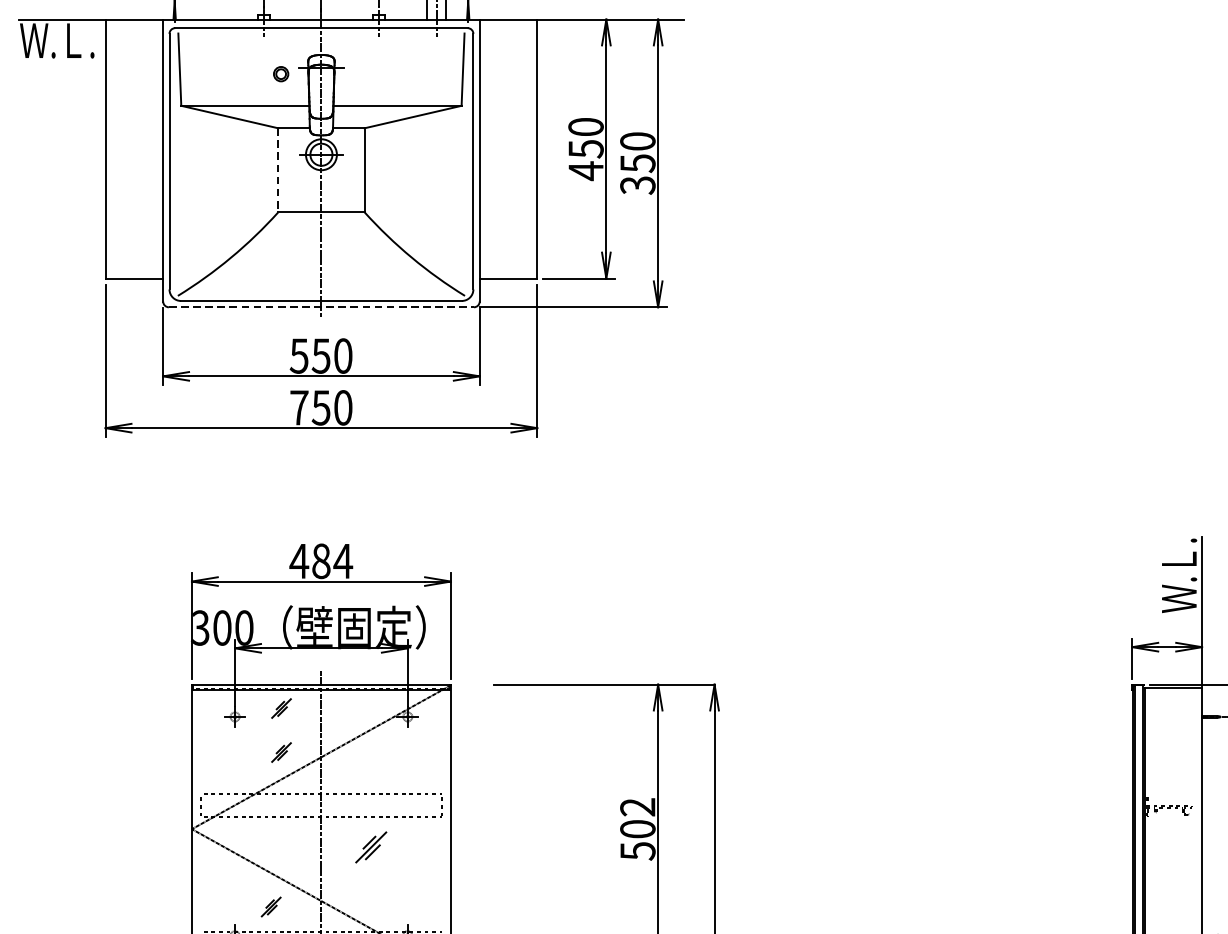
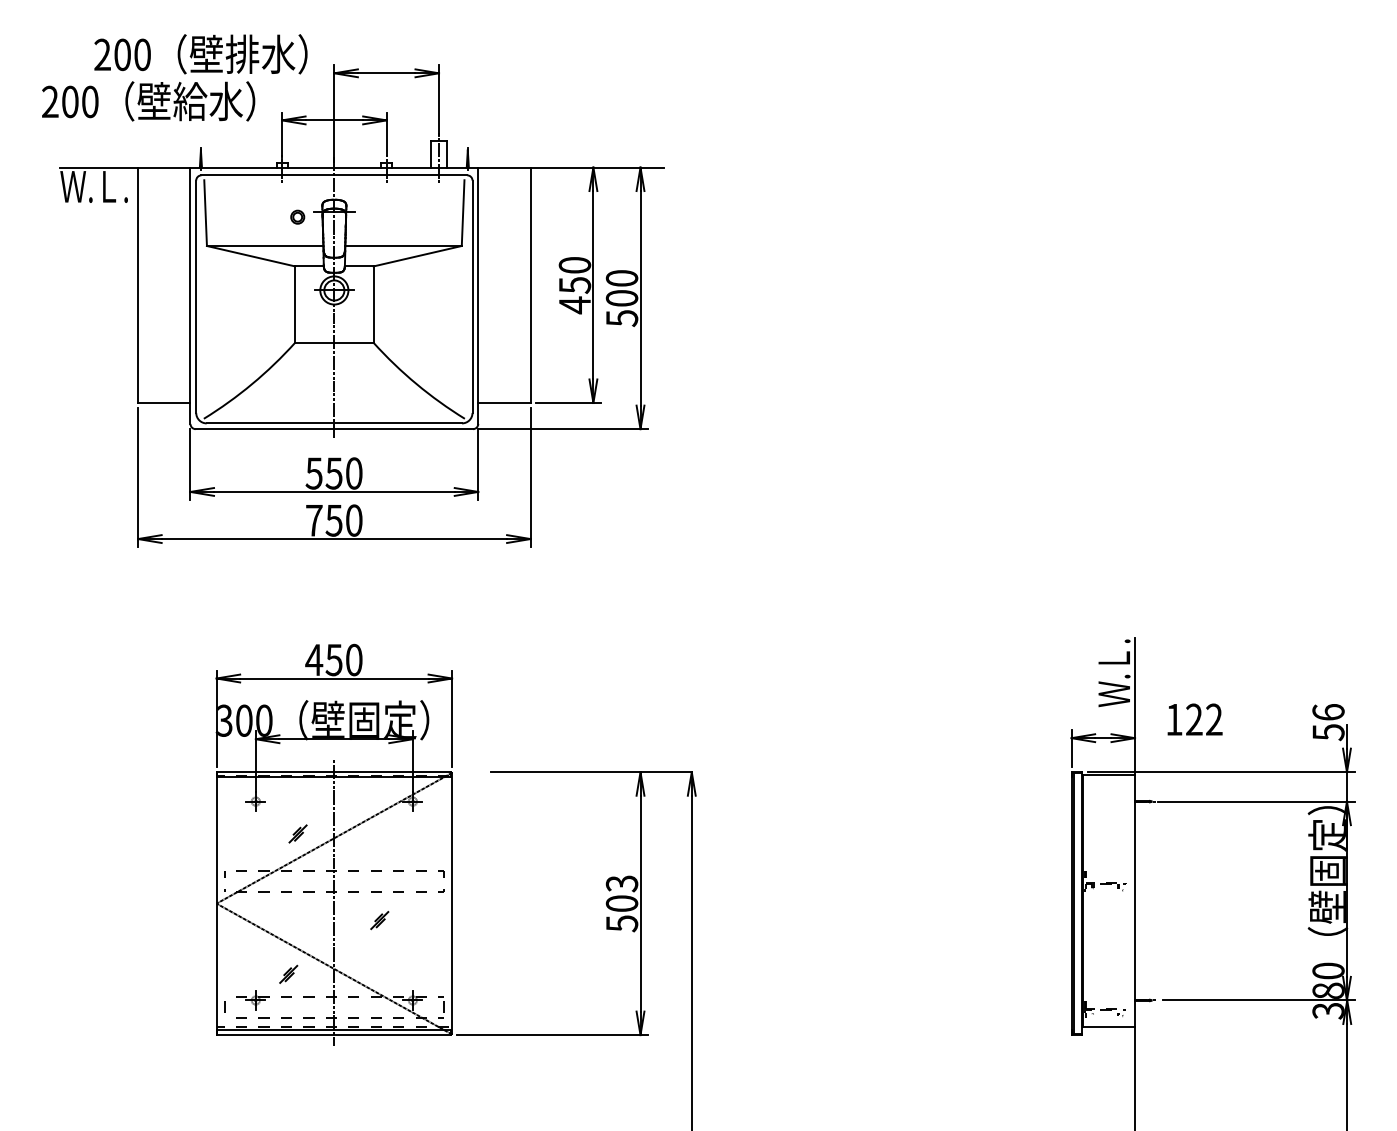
line: (278, 171) -> (295, 305), dashed -> solid
text: (637, 173) -> (621, 307), 350 -> 500
line: (321, 307) -> (334, 429), dashed -> solid
text: (332, 560) -> (344, 659), 484 -> 450
part: (280, 708) -> (297, 793), removed
text: (638, 807) -> (622, 883), 502 -> 503
part: (371, 847) -> (379, 920), size x0.62

